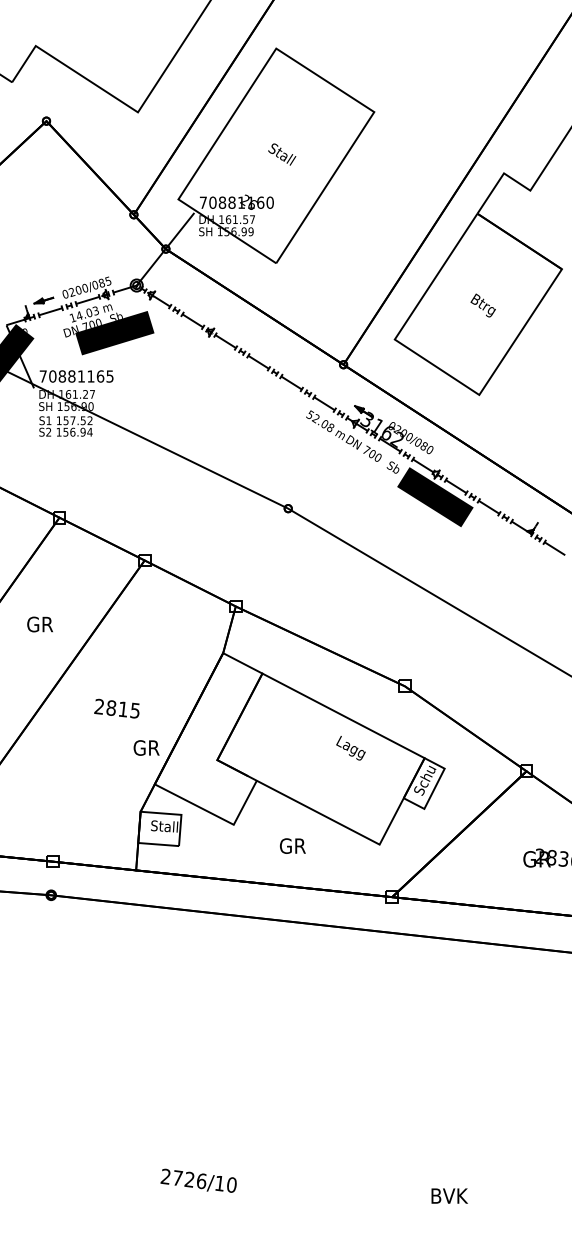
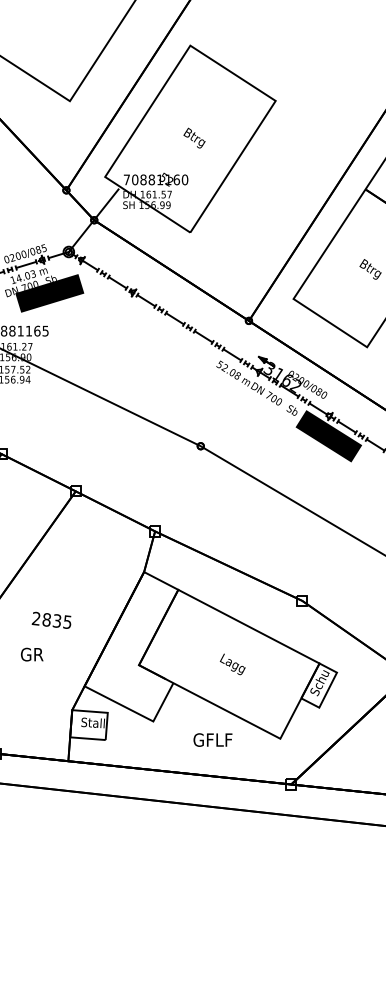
text: (282, 154) -> (195, 137), Stall -> Btrg
text: (249, 202) -> (167, 179), 26 -> 52
text: (122, 709) -> (56, 621), 2815 -> 2835
text: (146, 747) -> (32, 654), moved
text: (350, 748) -> (232, 664), moved
text: (310, 845) -> (220, 739), GR -> GFLF

